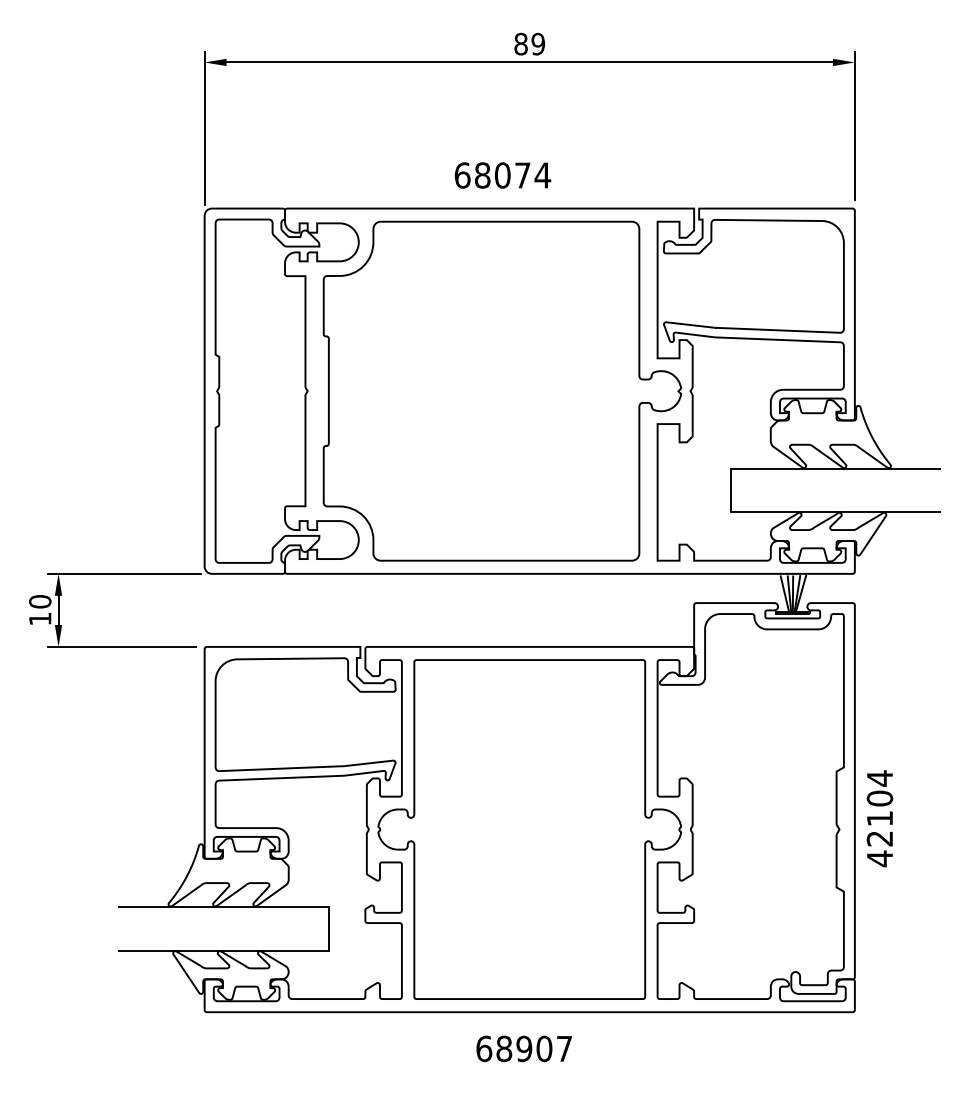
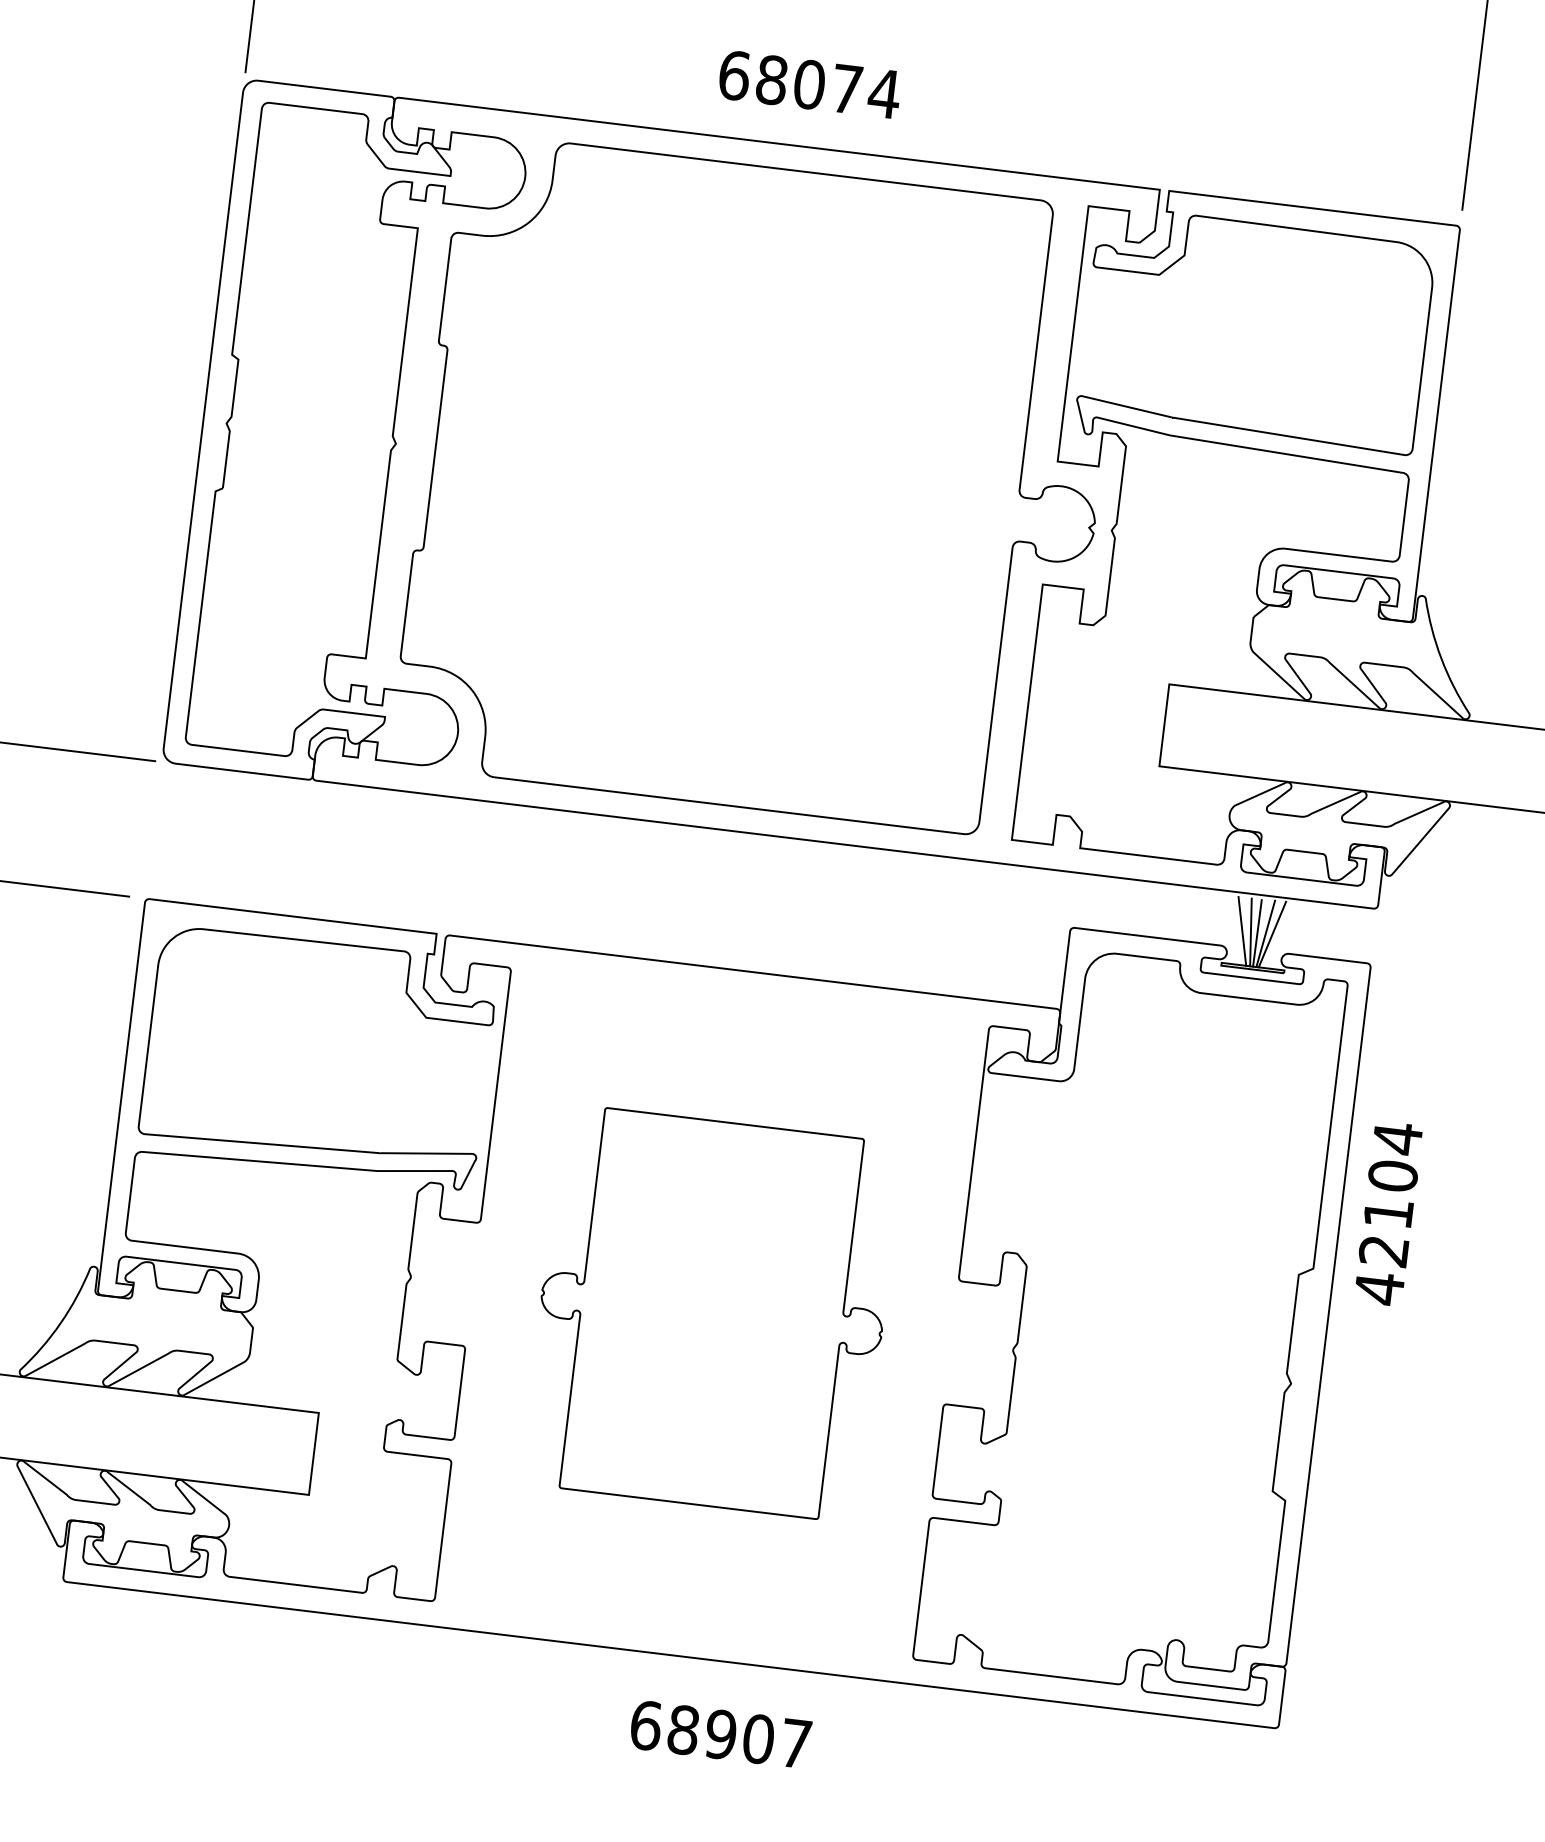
text: (879, 818) -> (1387, 1213), moved
part: (529, 829) -> (711, 1313), size x0.6
text: (523, 1048) -> (719, 1733), moved

